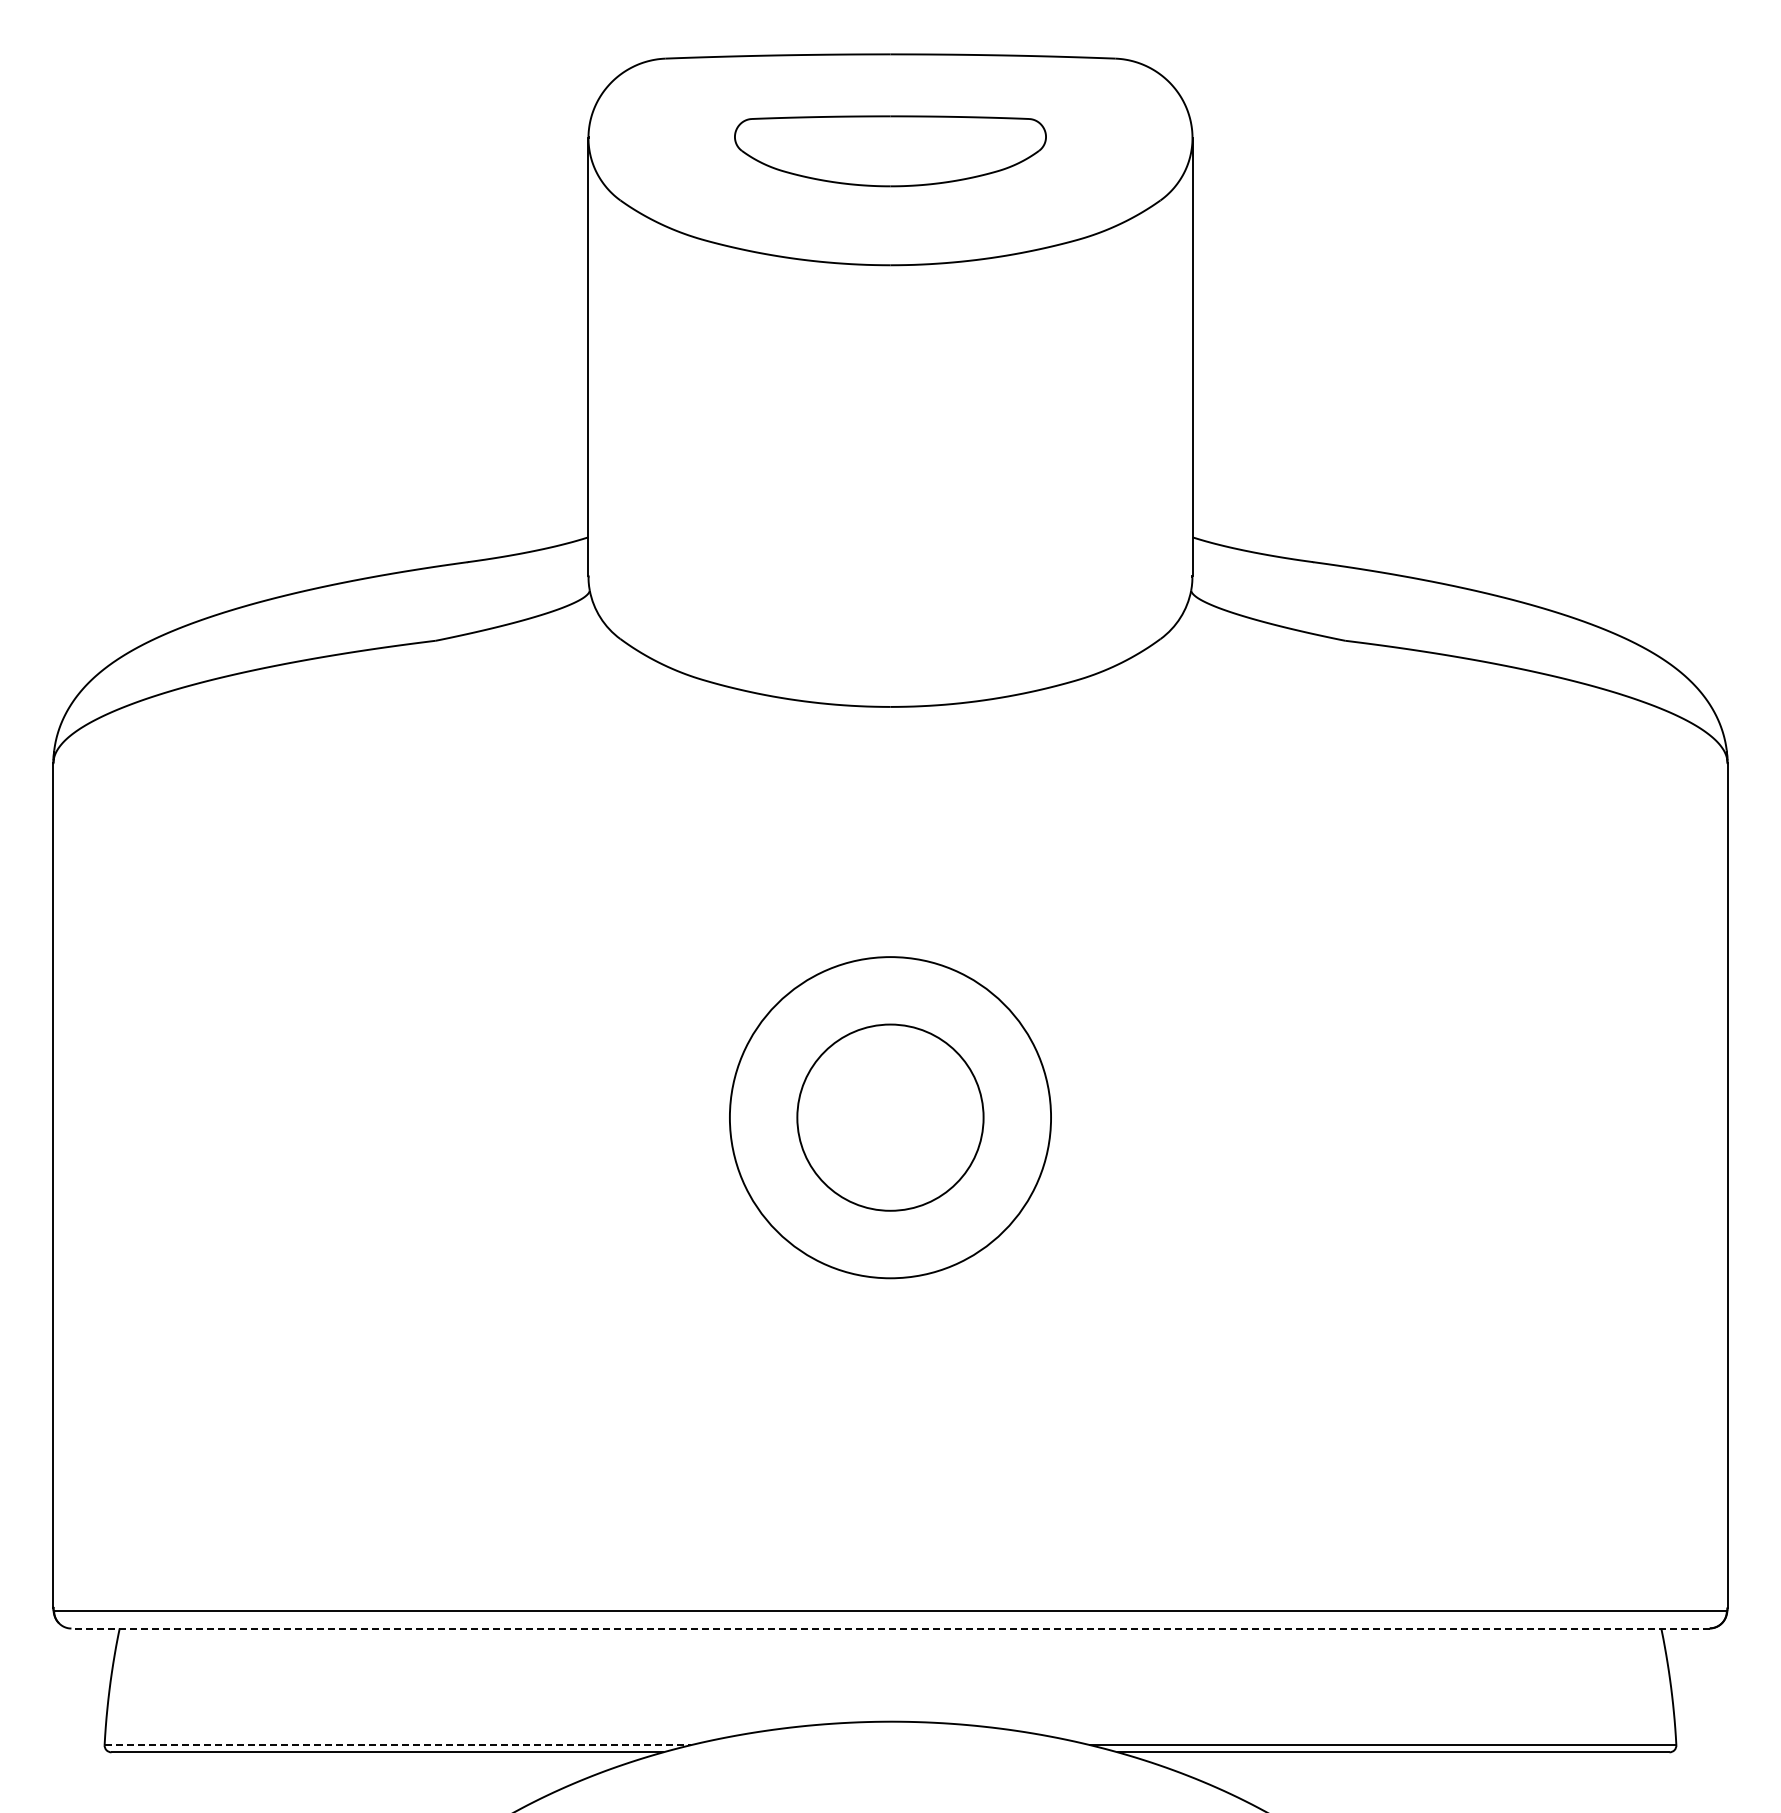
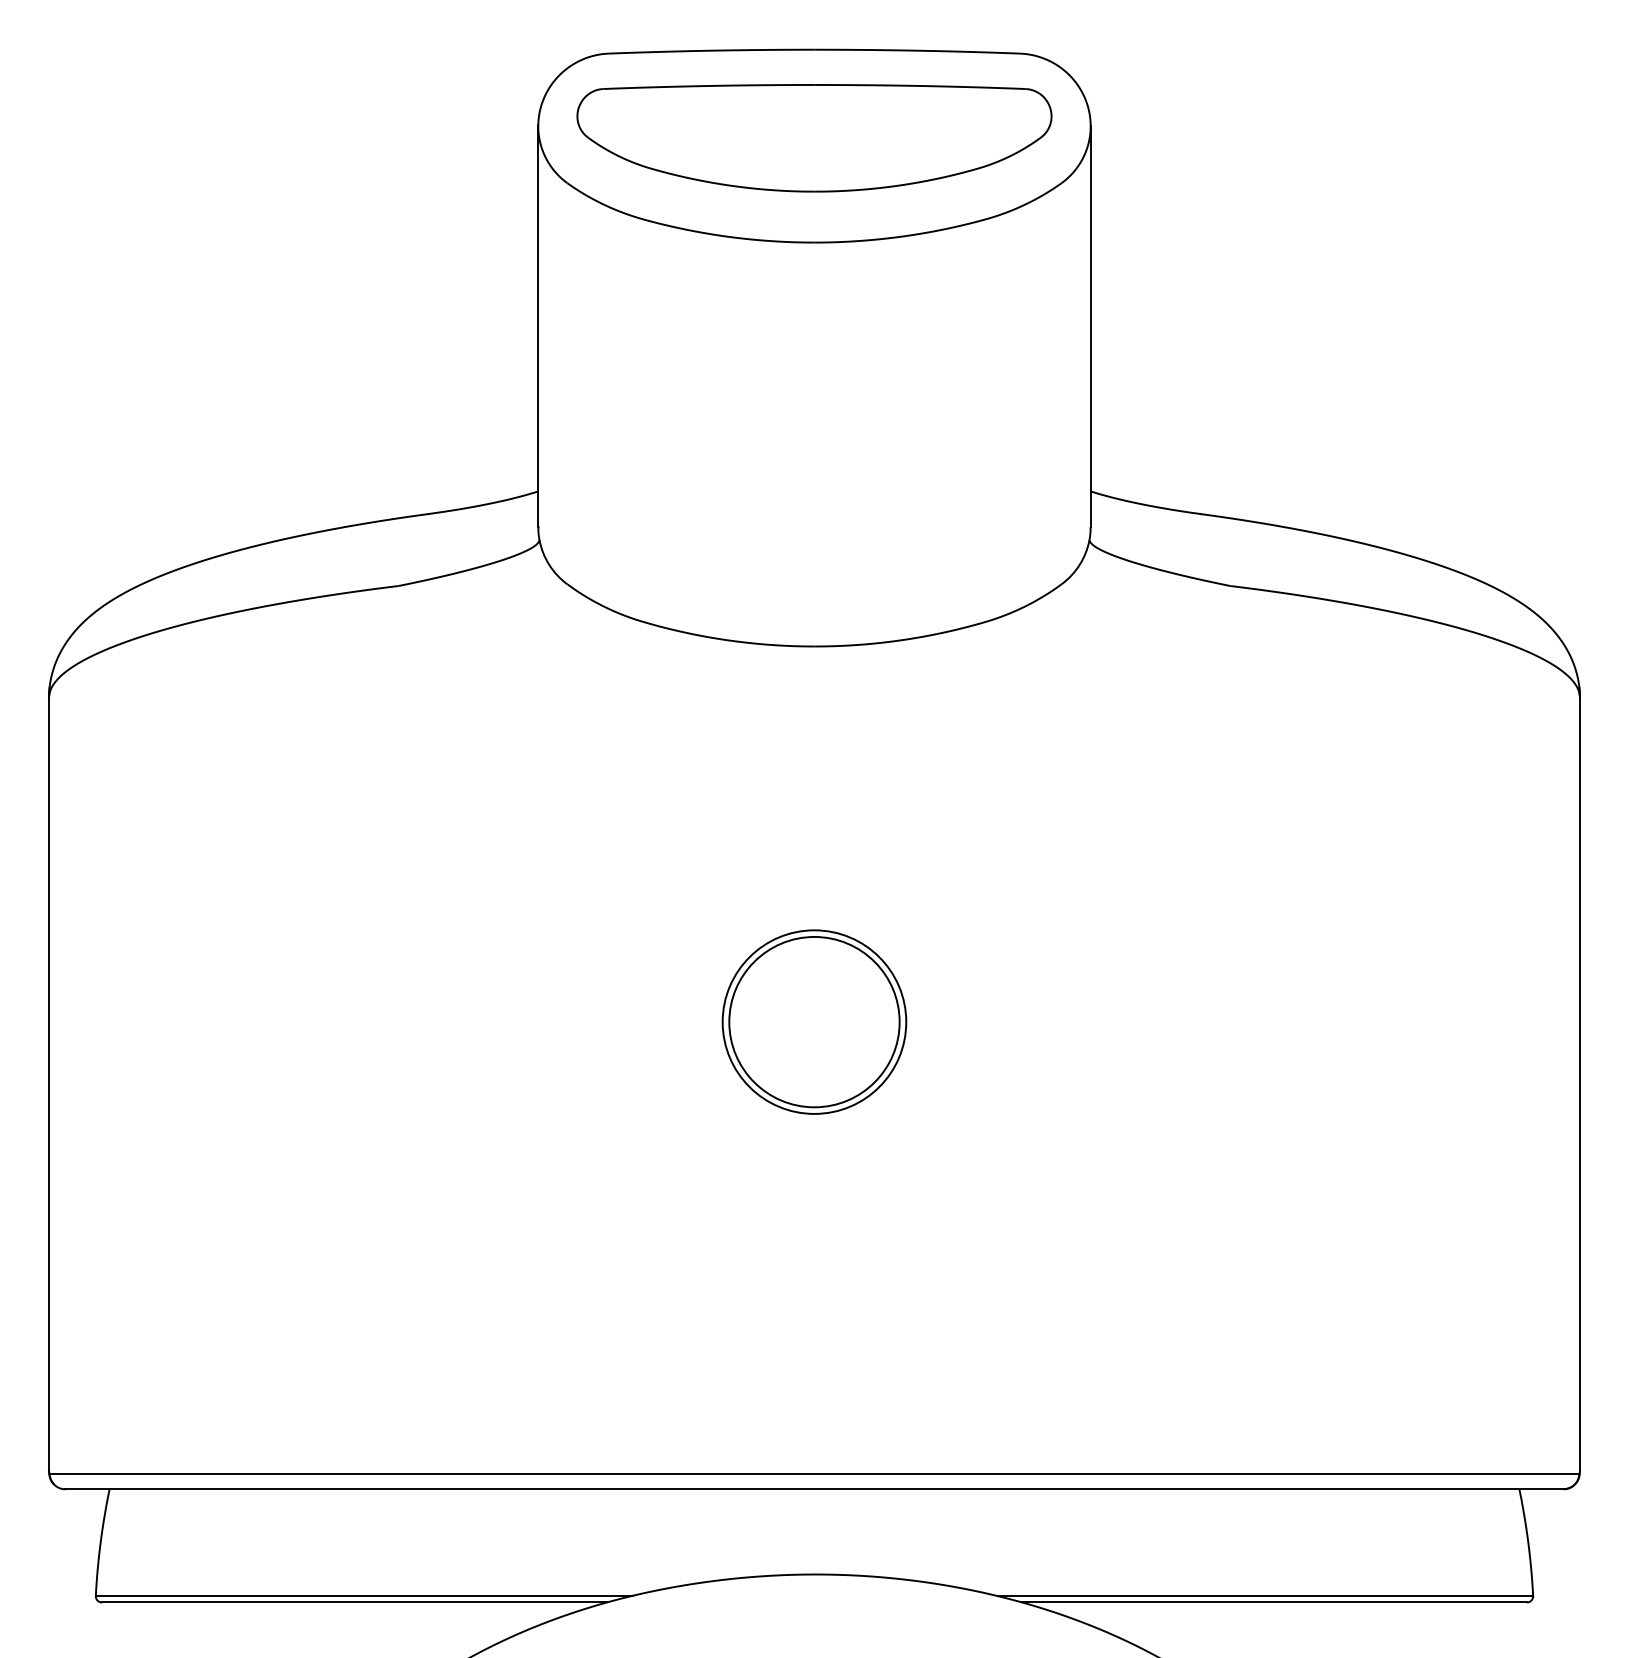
part: (890, 151) -> (814, 138), size x1.67
circle: (890, 1117) -> (814, 1021), size x0.62
line: (890, 1628) -> (814, 1489), dashed -> solid
line: (398, 1745) -> (364, 1596), dashed -> solid

